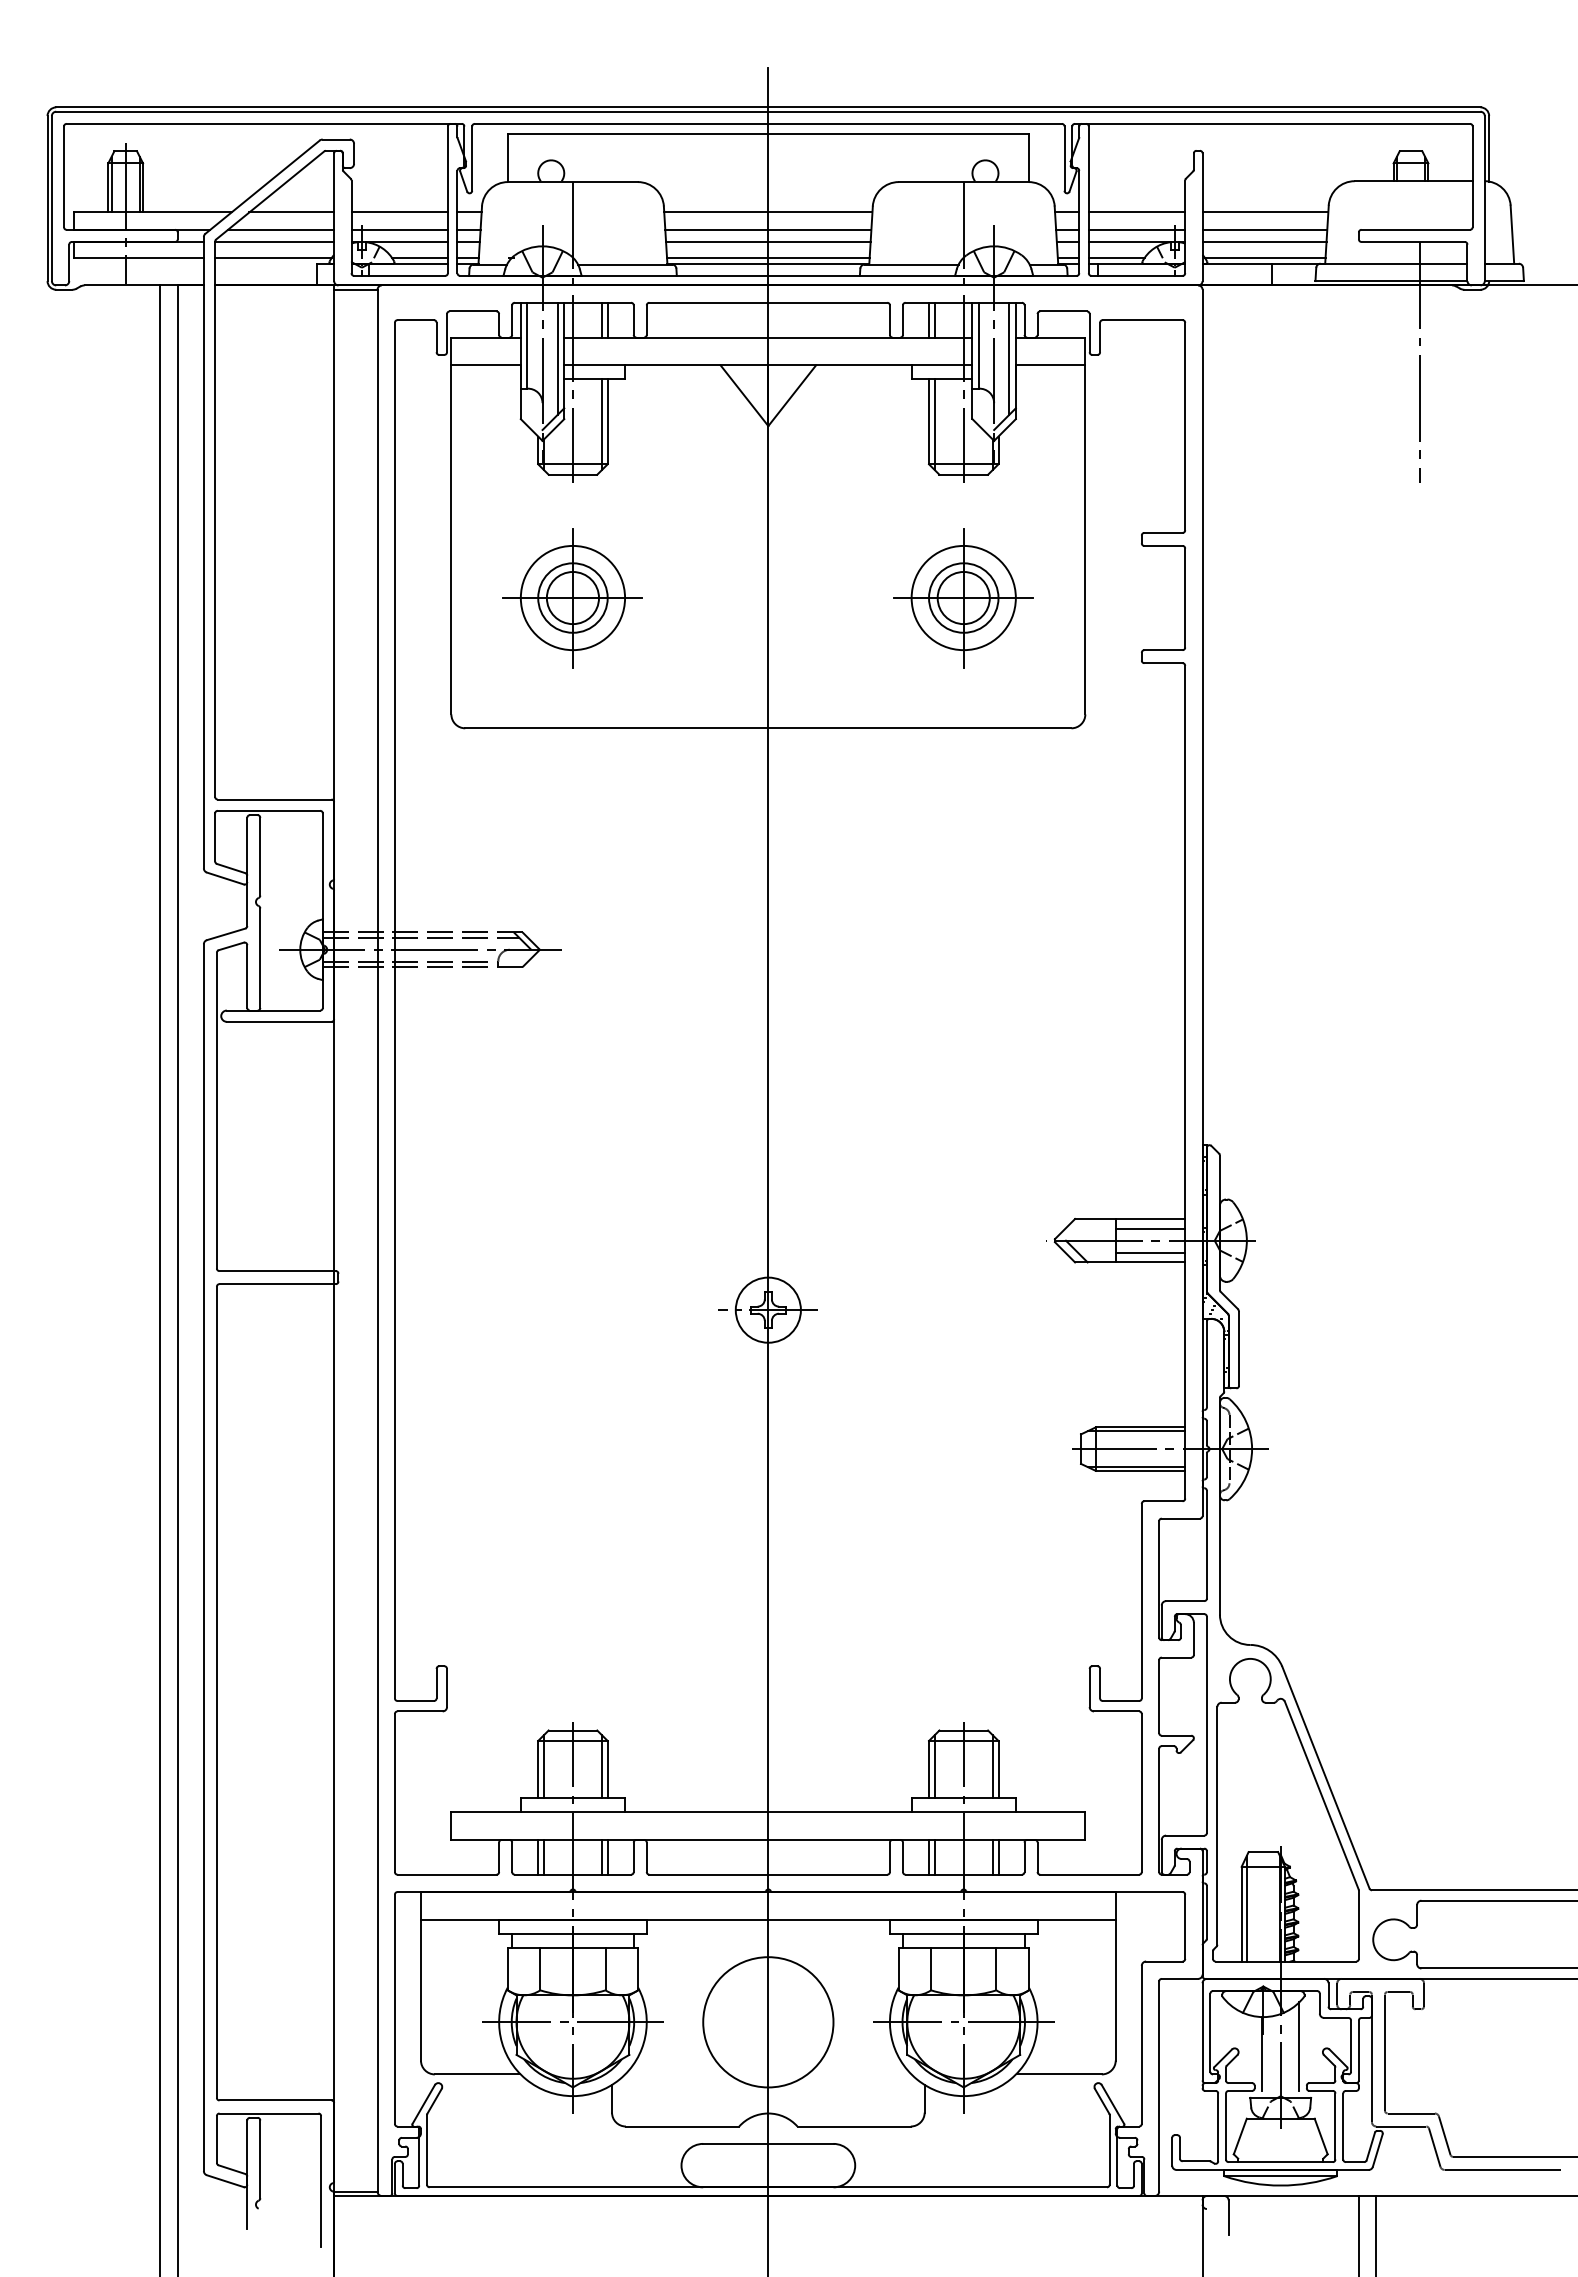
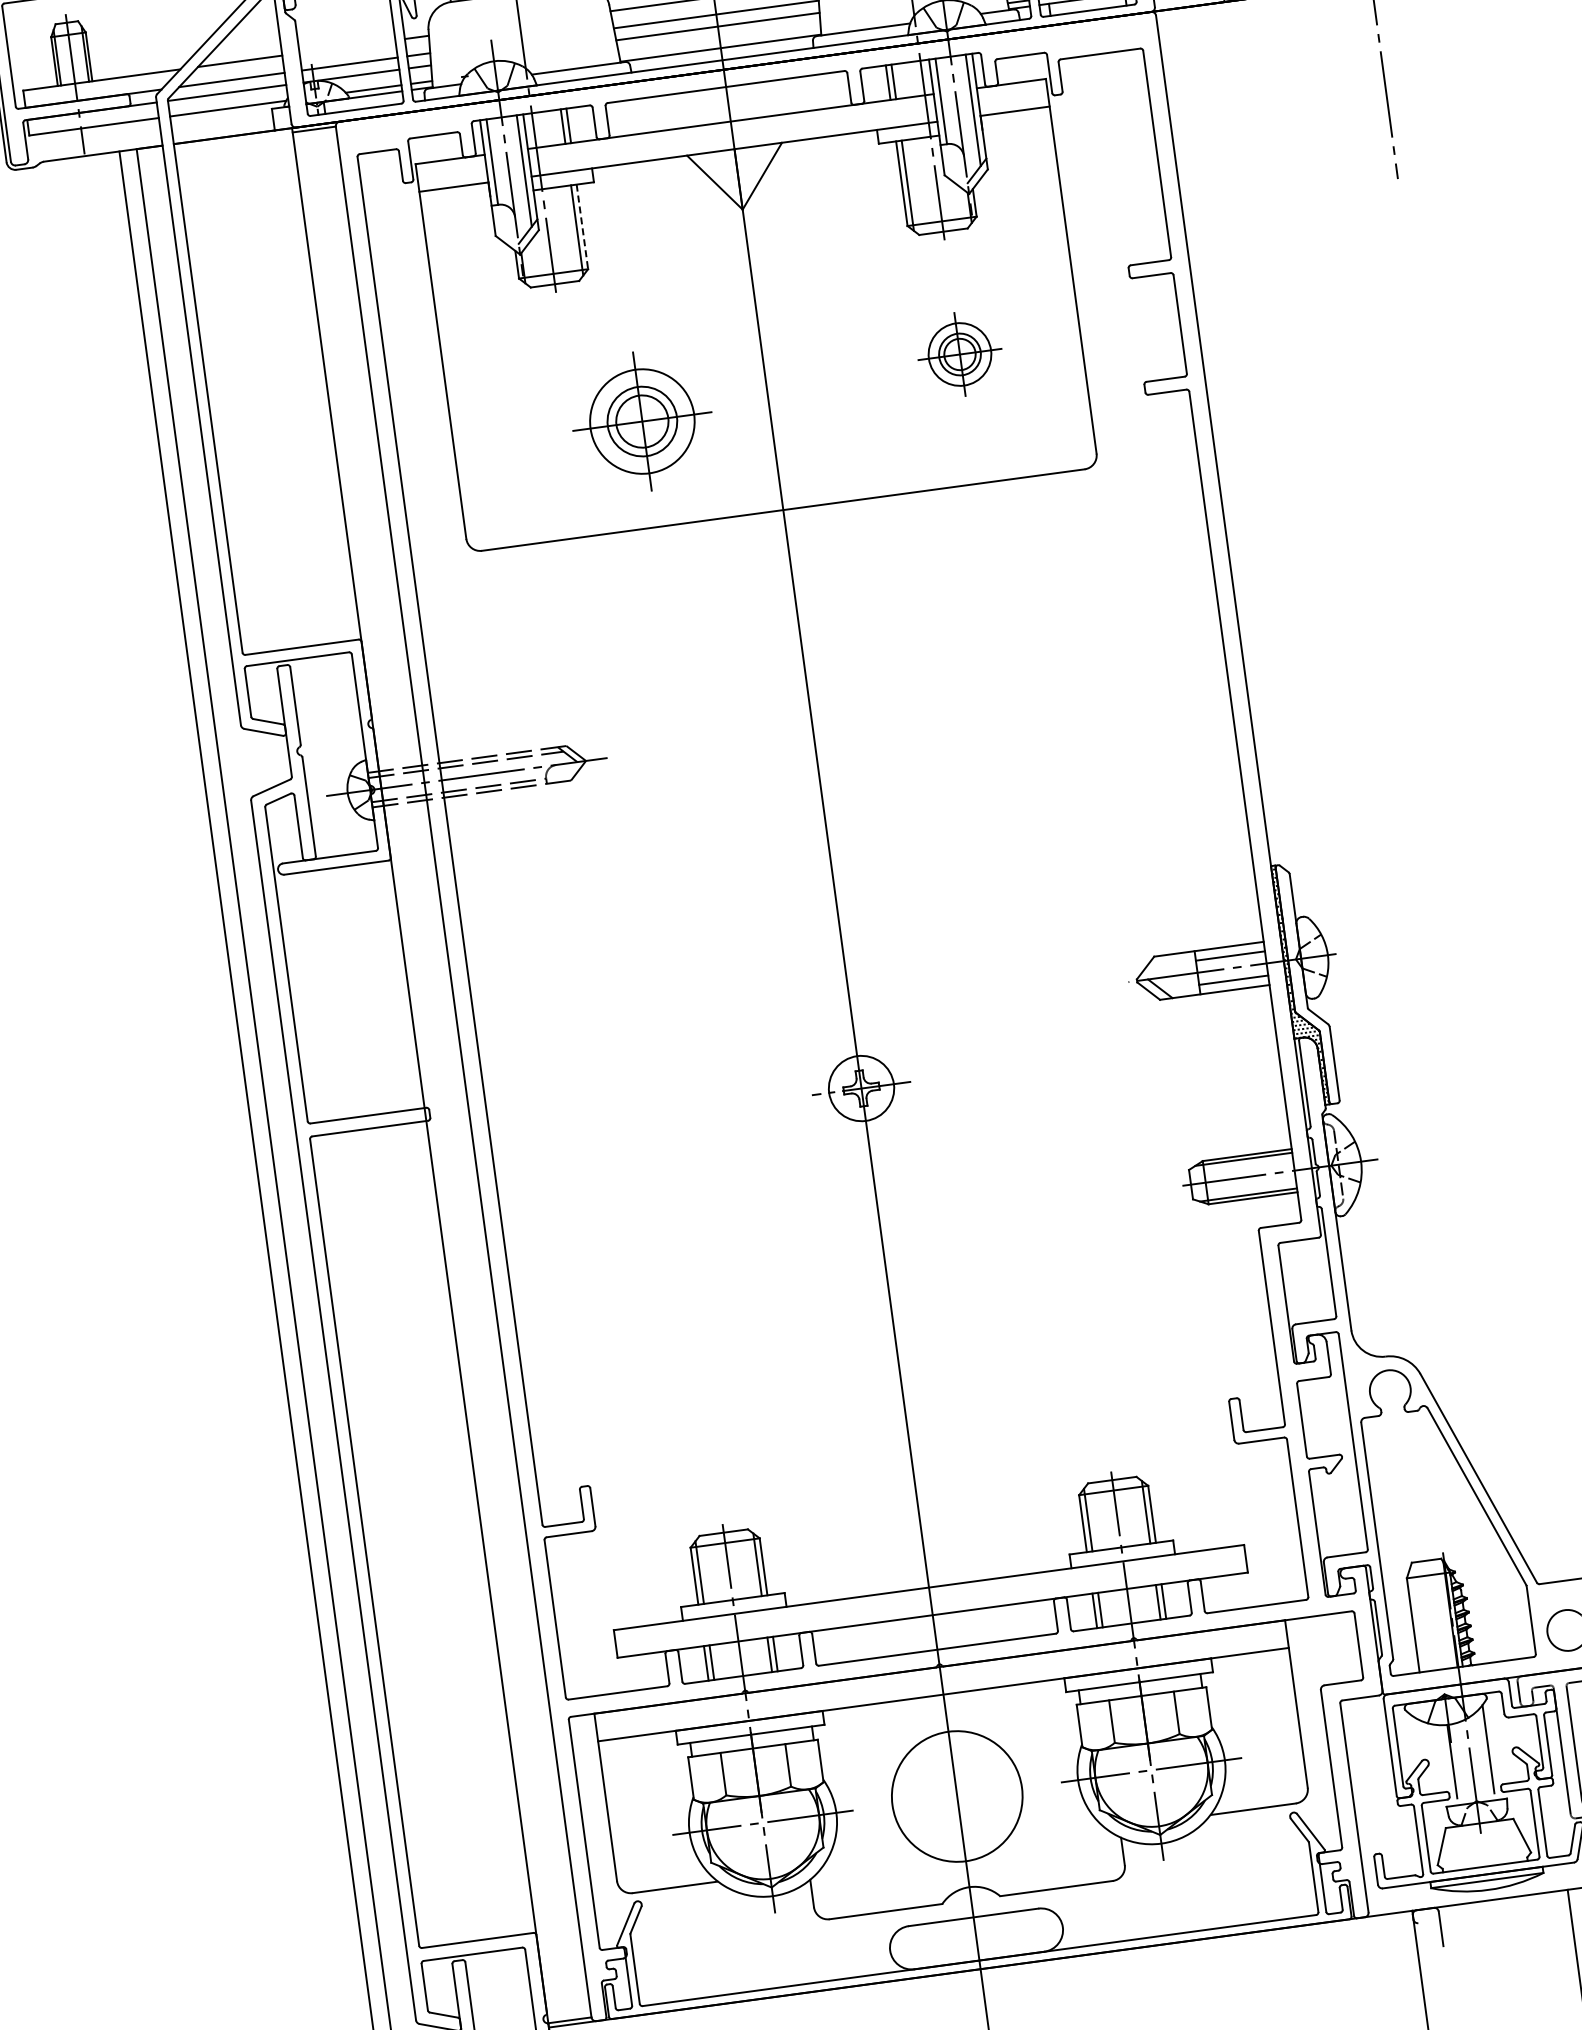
line: (399, 212) -> (347, 46), removed
line: (768, 257) -> (720, 41), removed
line: (607, 421) -> (582, 226), solid -> dashed
part: (572, 598) -> (641, 422), moved
part: (963, 598) -> (959, 354), size x0.6
line: (1246, 1908) -> (1417, 1619), removed

